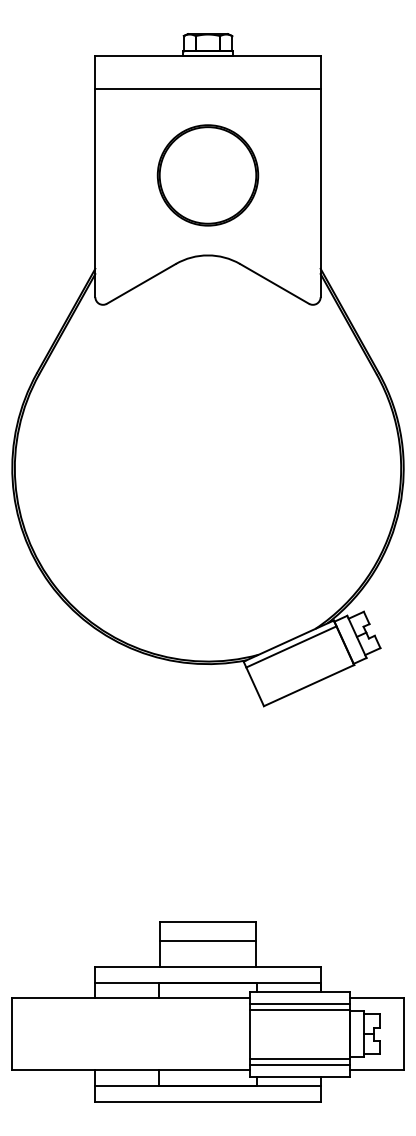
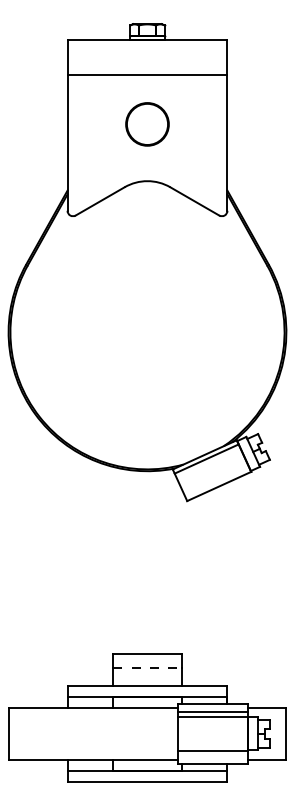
line: (207, 88) -> (147, 75), moved
part: (207, 175) -> (147, 124), size x0.6
line: (208, 940) -> (147, 667), solid -> dashed
line: (299, 1064) -> (212, 755), removed

